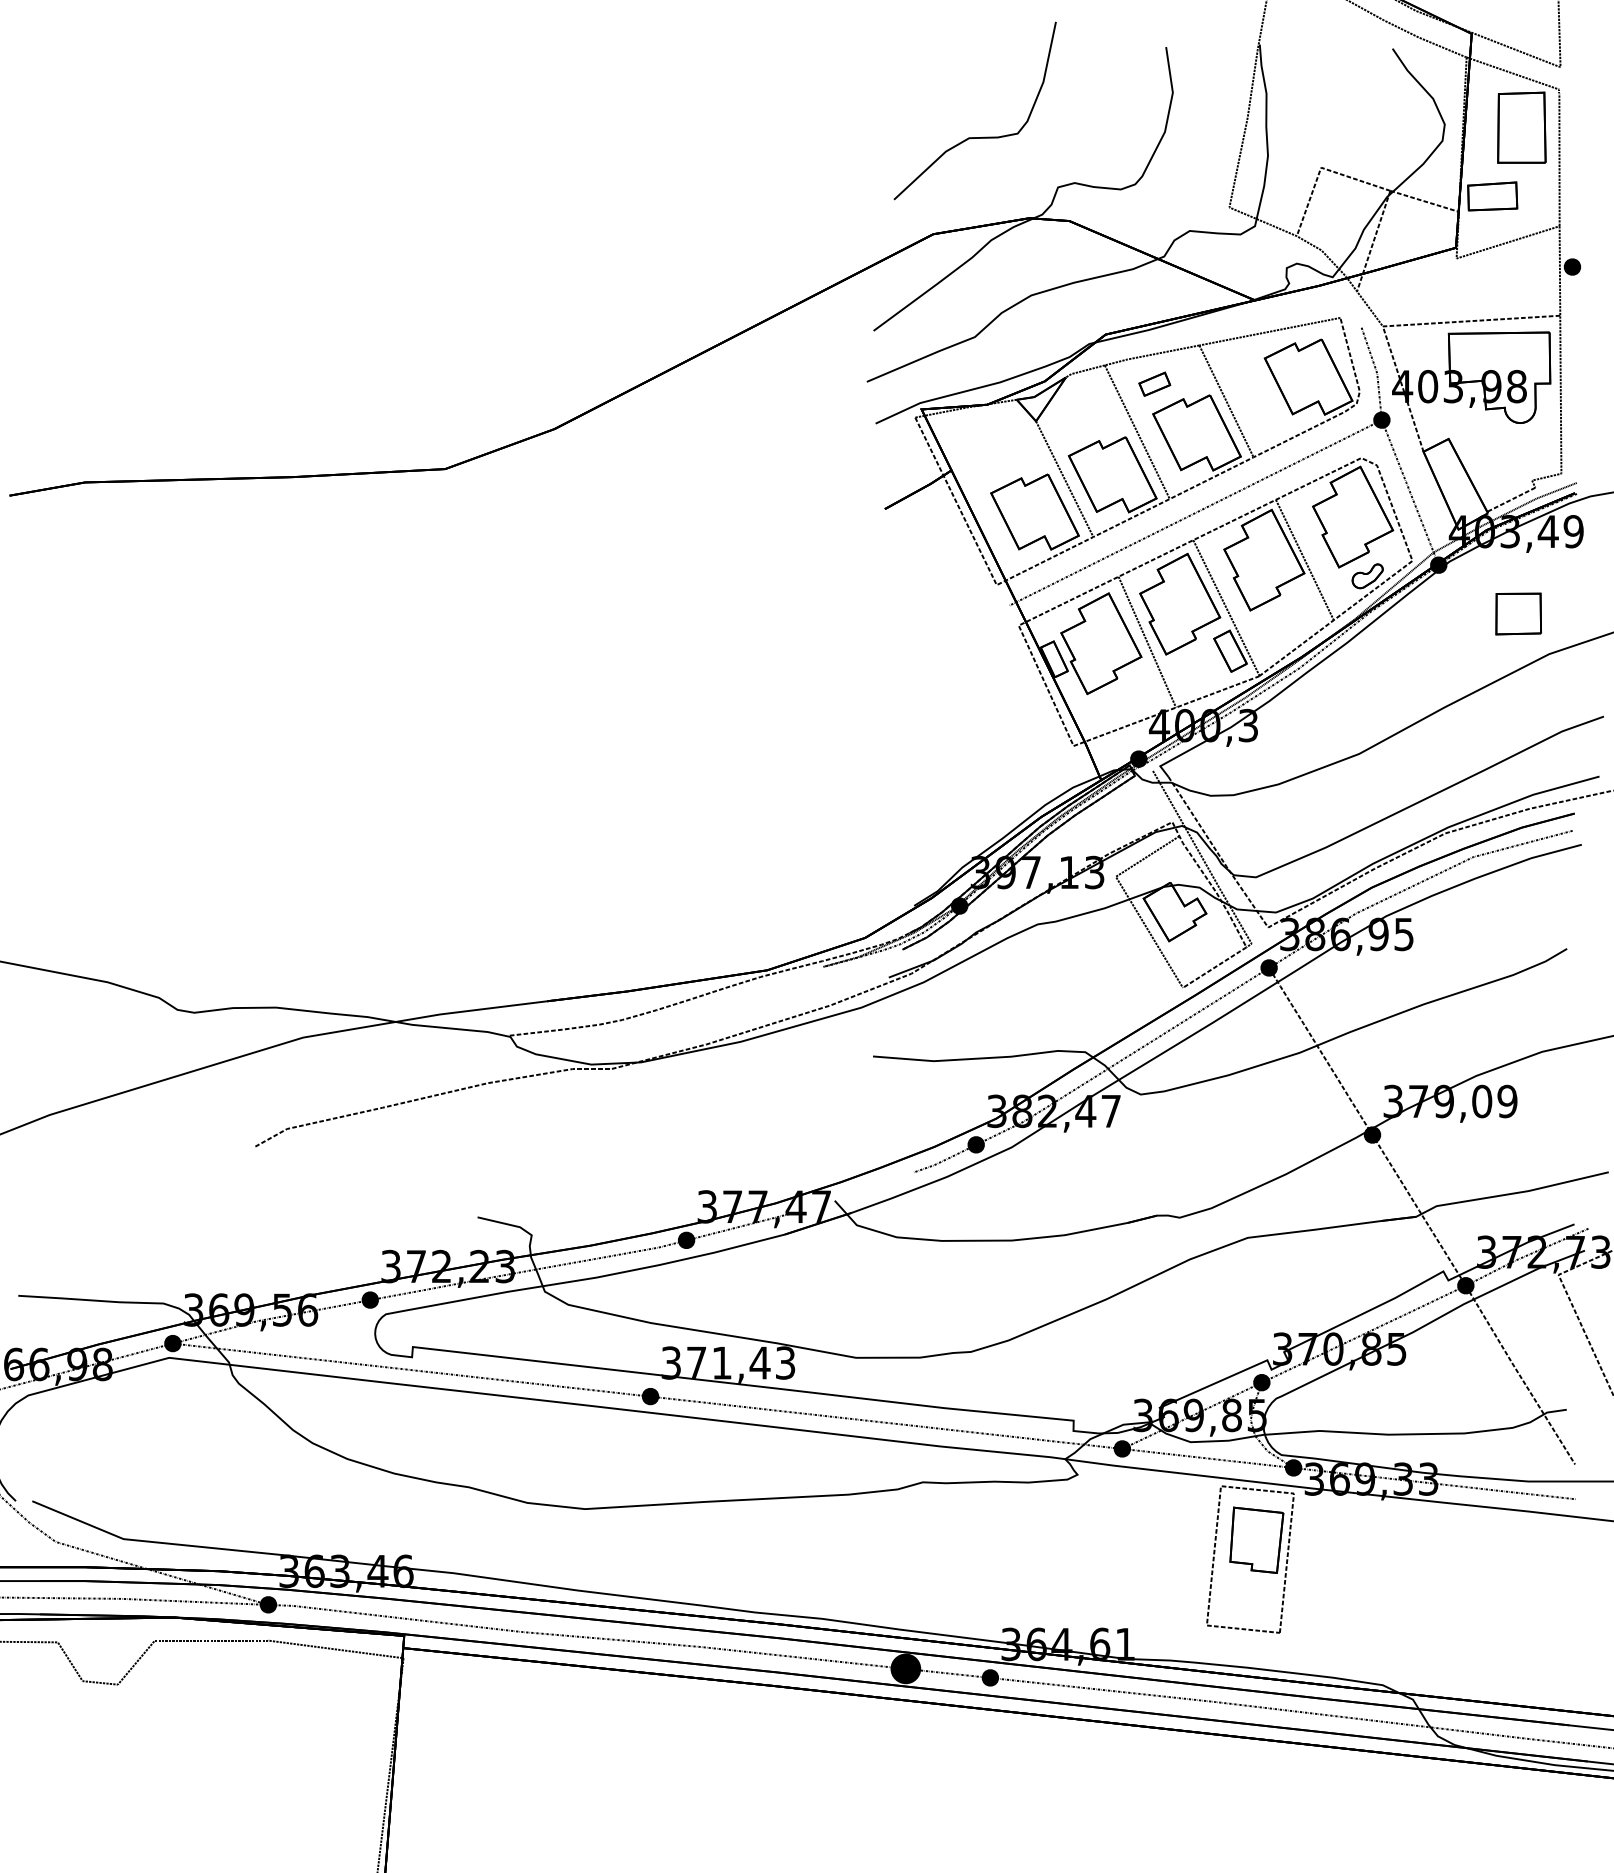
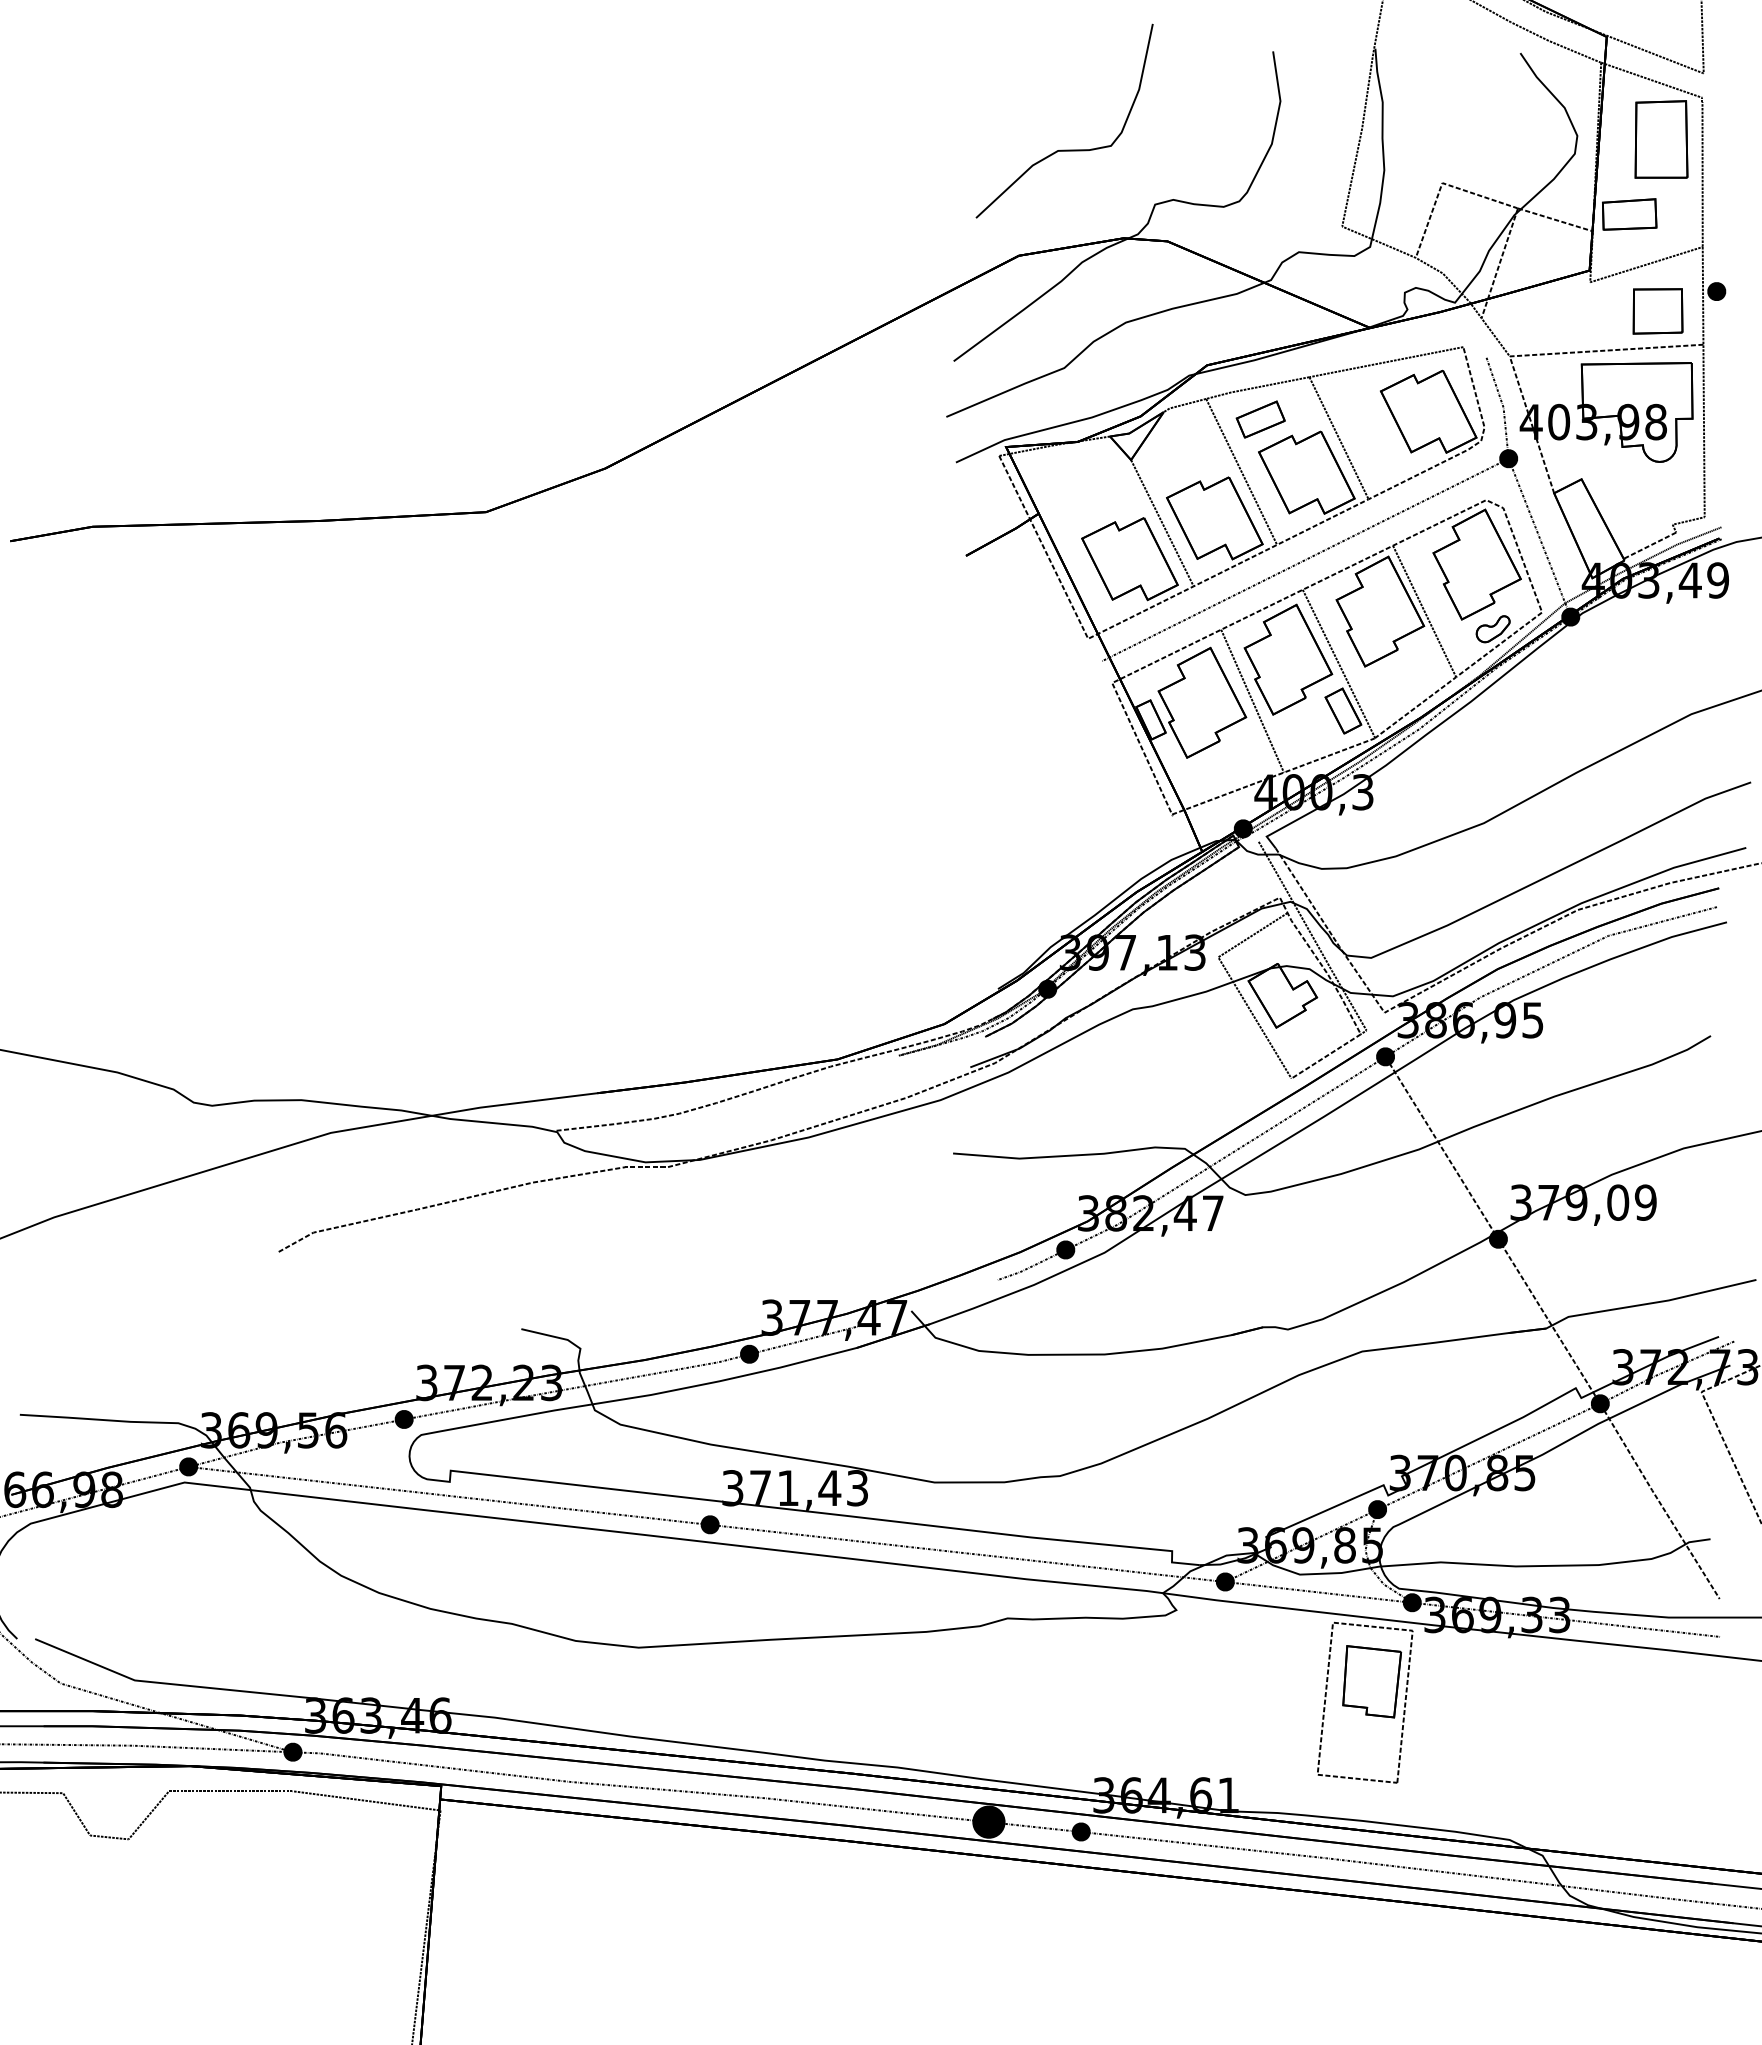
part: (1154, 384) -> (1260, 419), size x1.43
part: (1518, 614) -> (1657, 311), moved

